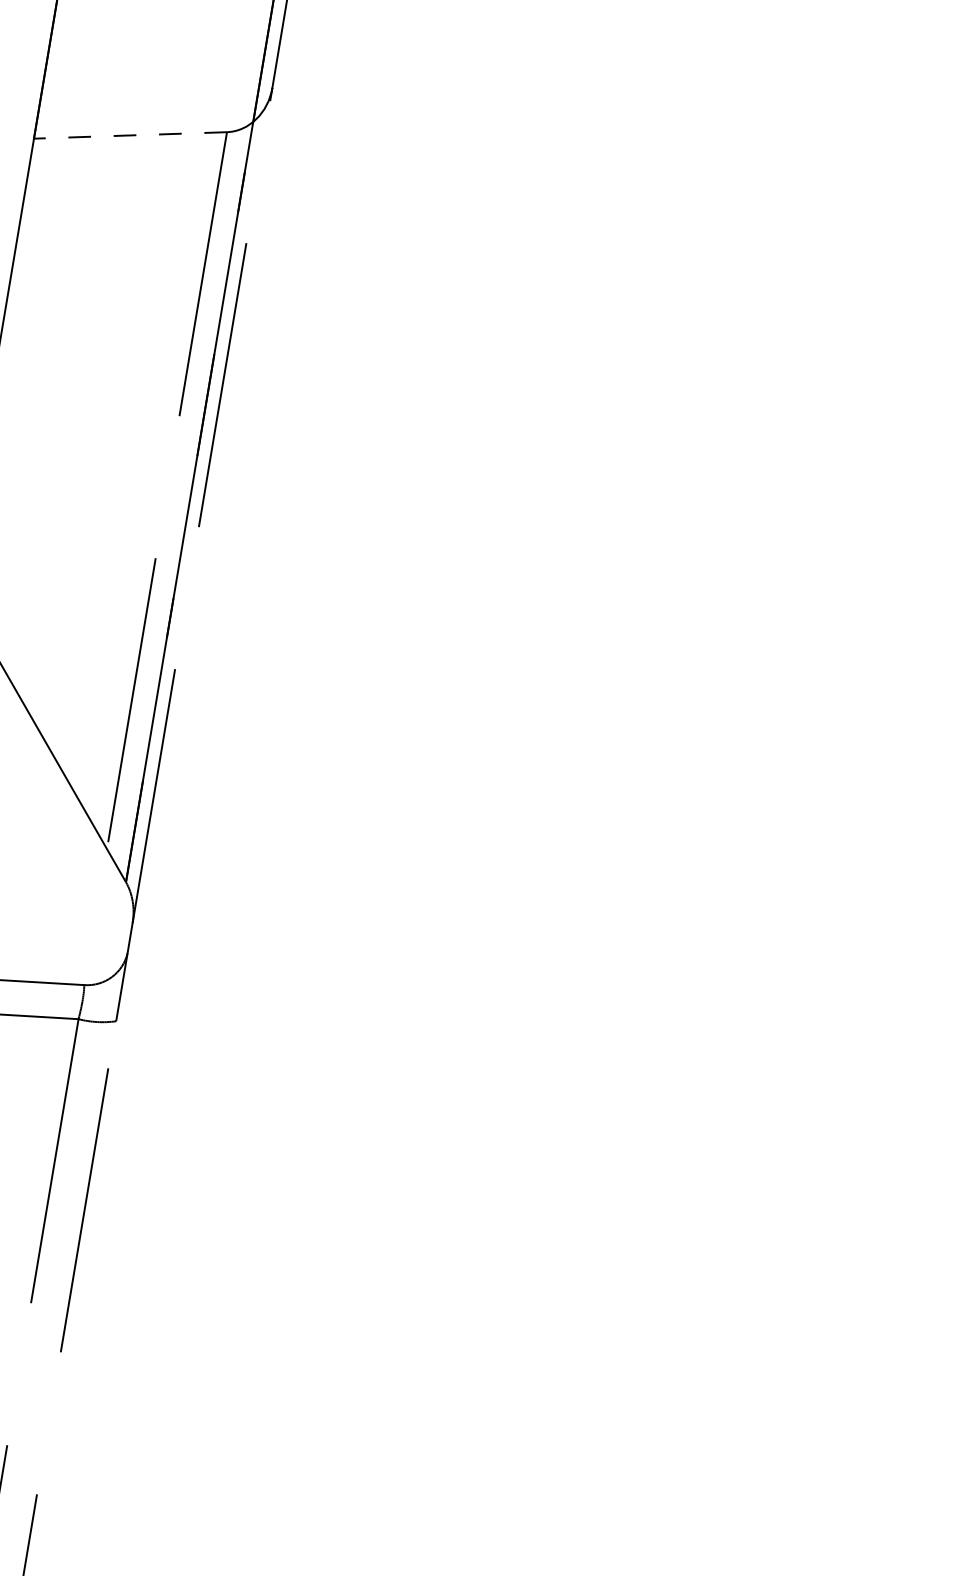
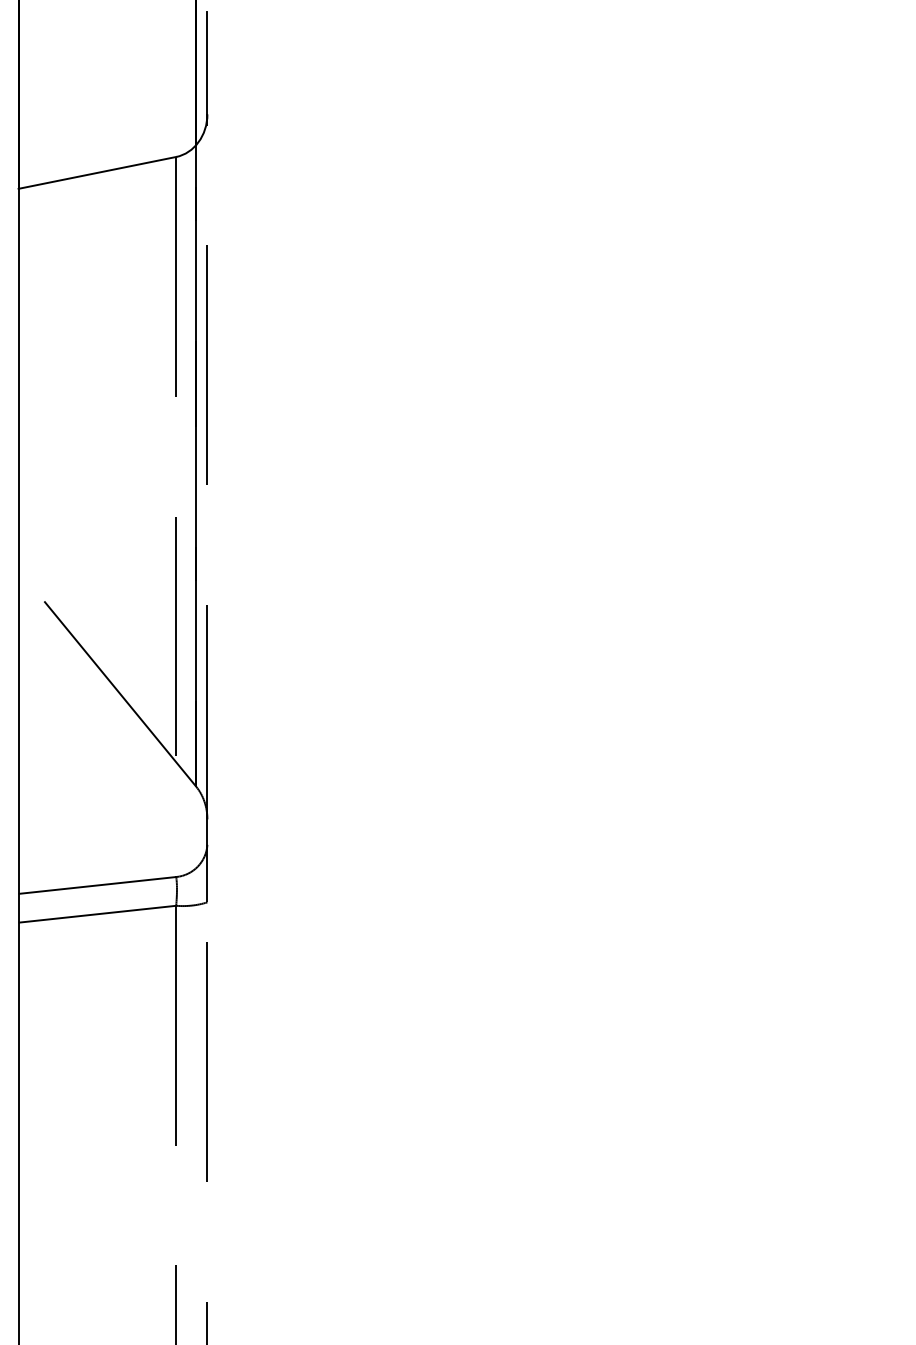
line: (129, 135) -> (96, 173), dashed -> solid

